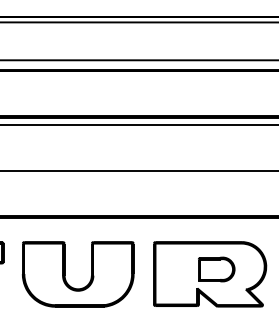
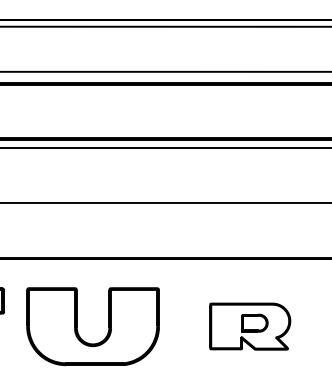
part: (210, 274) -> (250, 326), size x0.6

